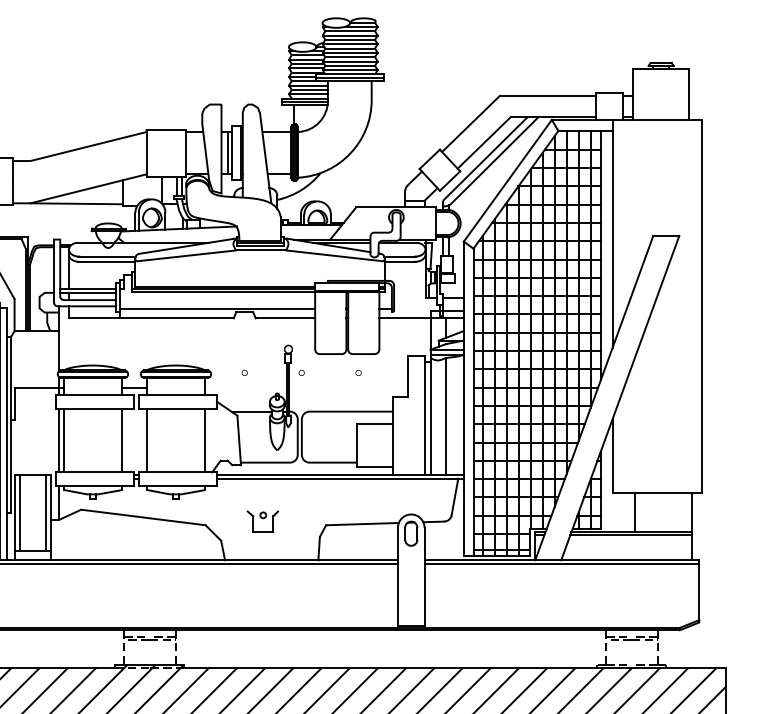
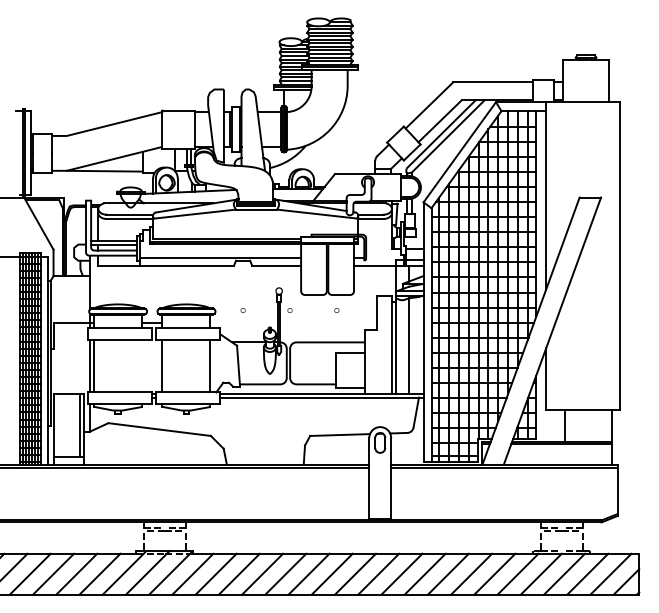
line: (122, 439) -> (142, 365), removed
line: (19, 512) -> (57, 425), removed
part: (262, 521) -> (257, 432), removed

